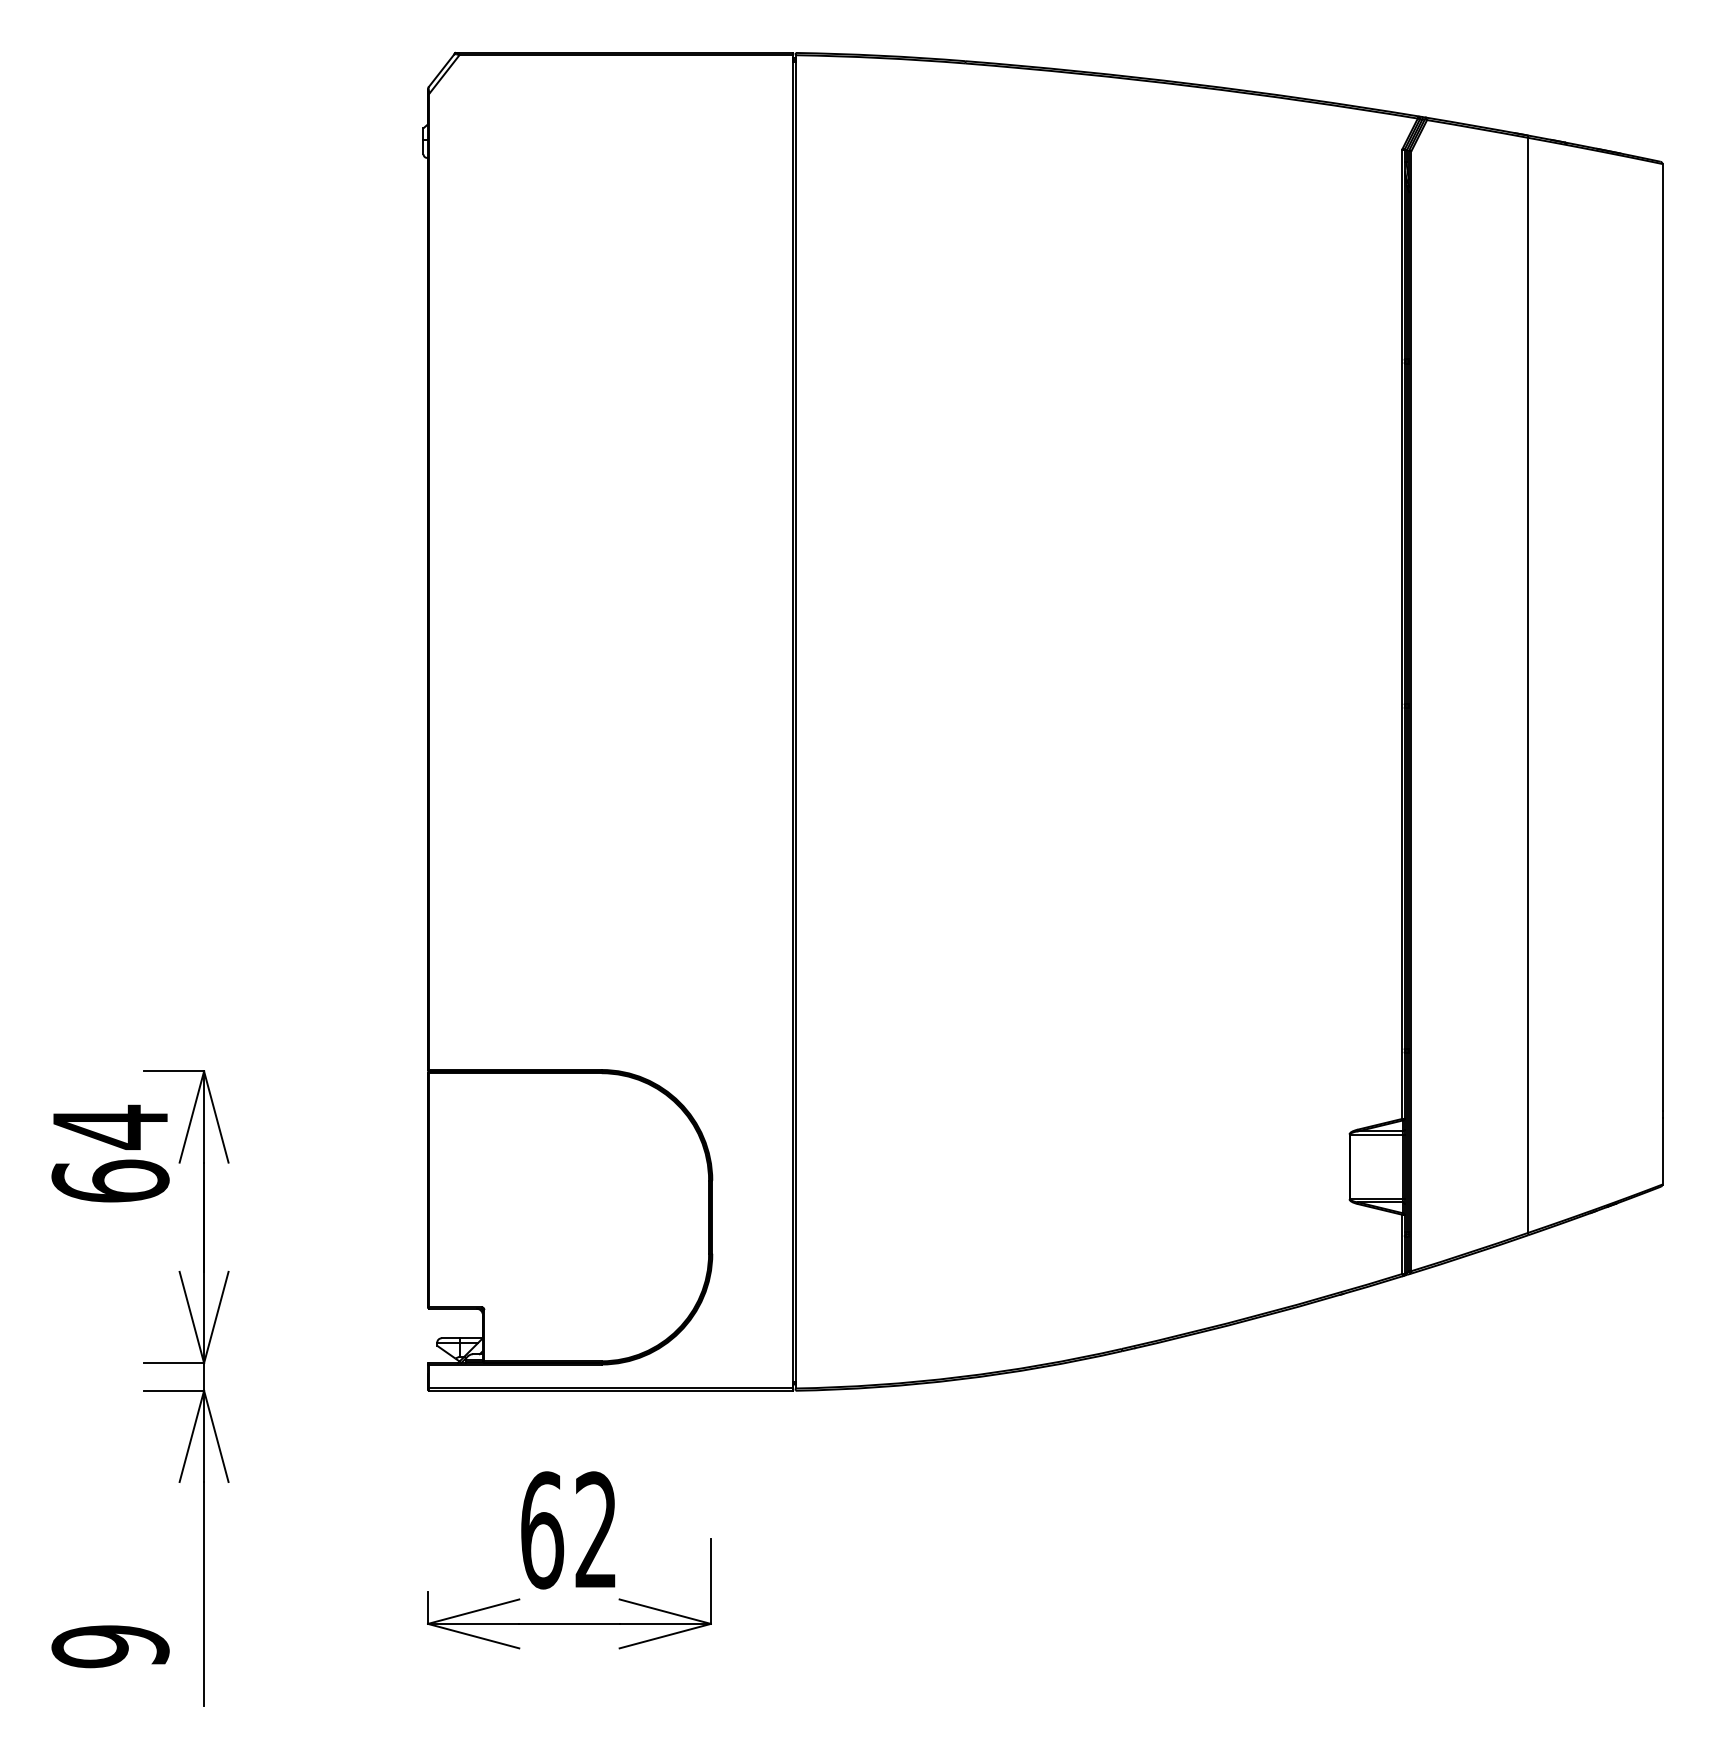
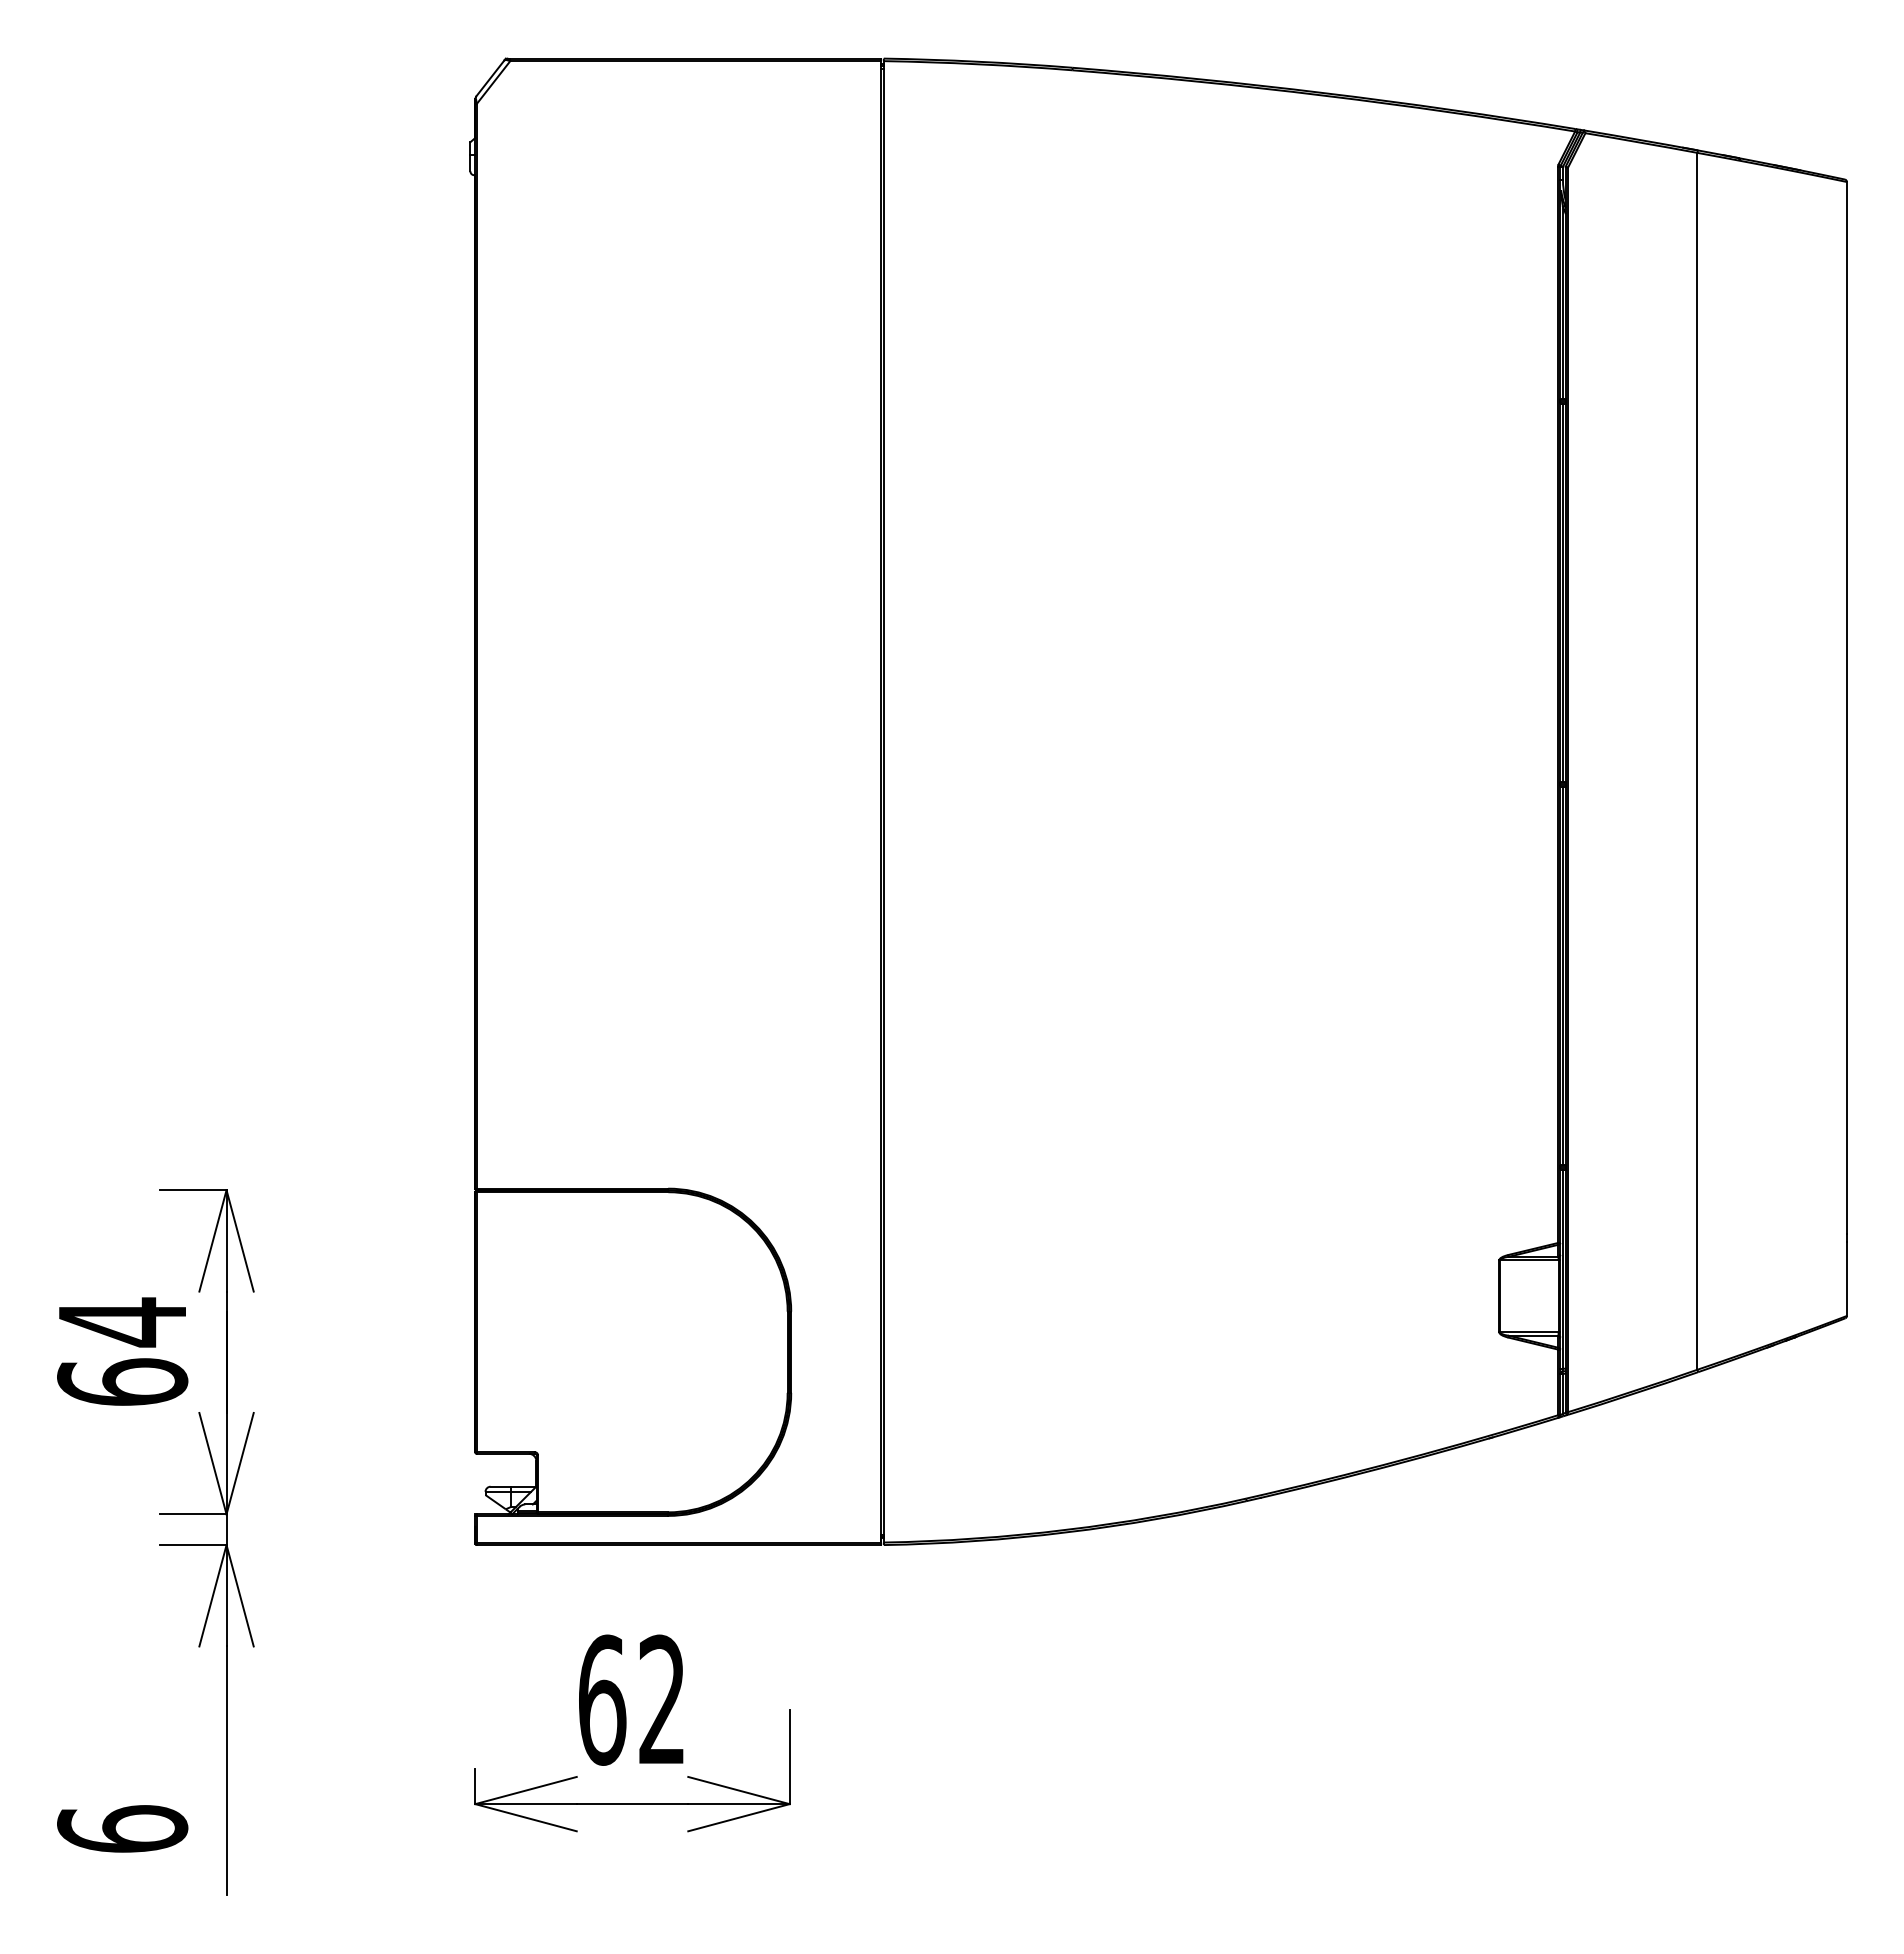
text: (110, 1153) -> (122, 1351), moved
text: (110, 1646) -> (122, 1829), 9 -> 6

